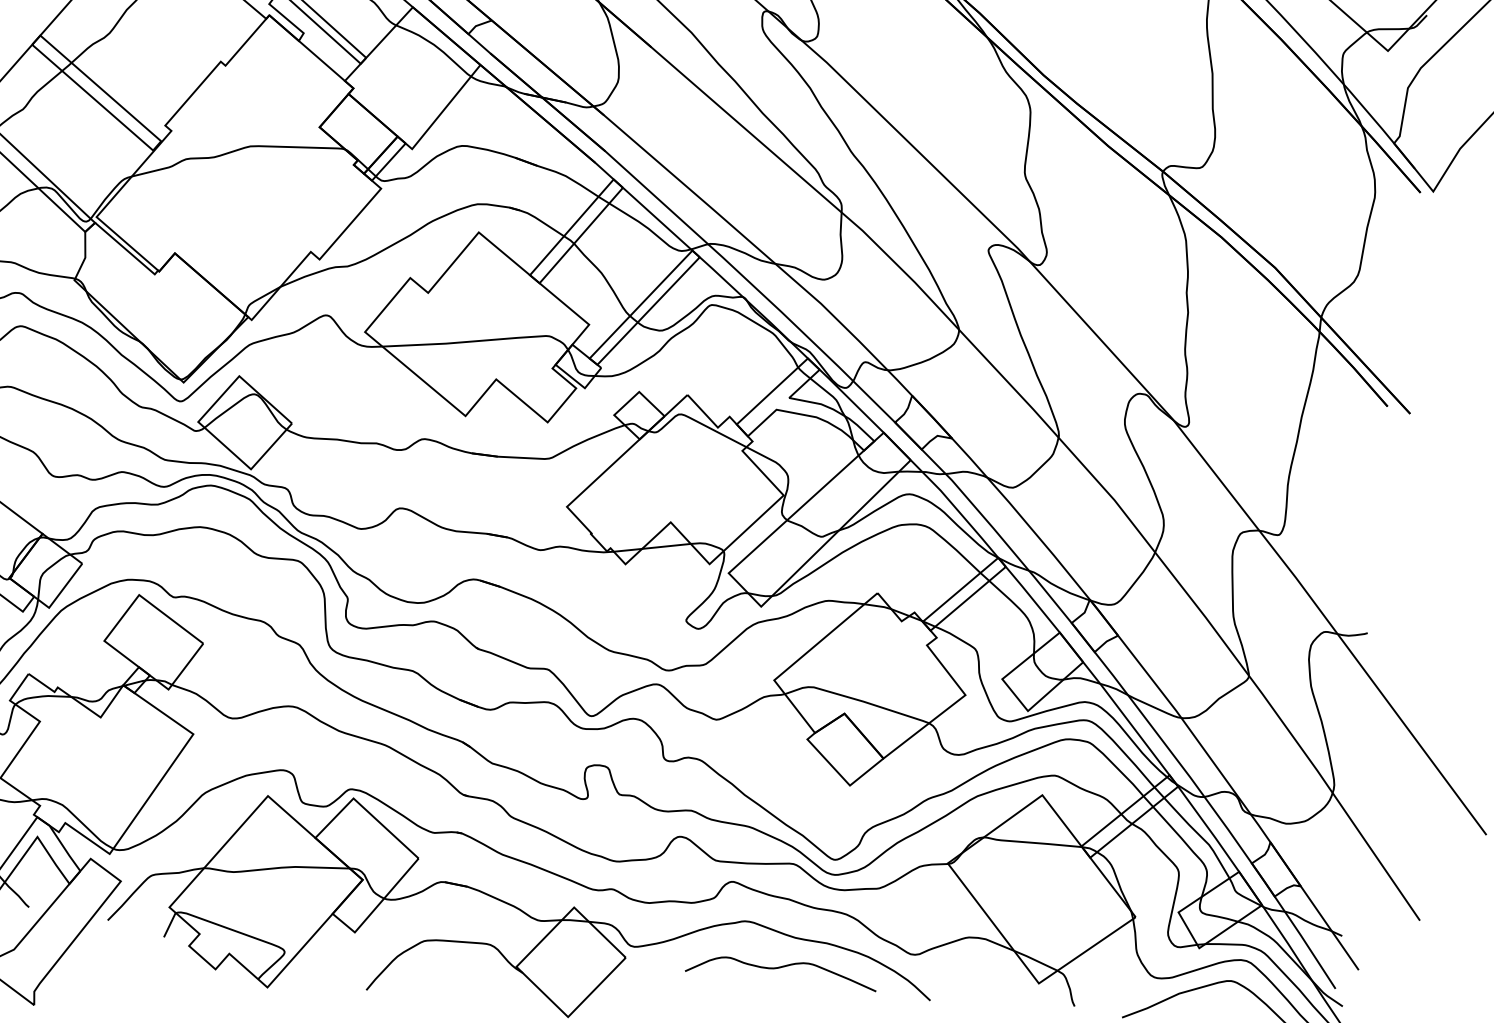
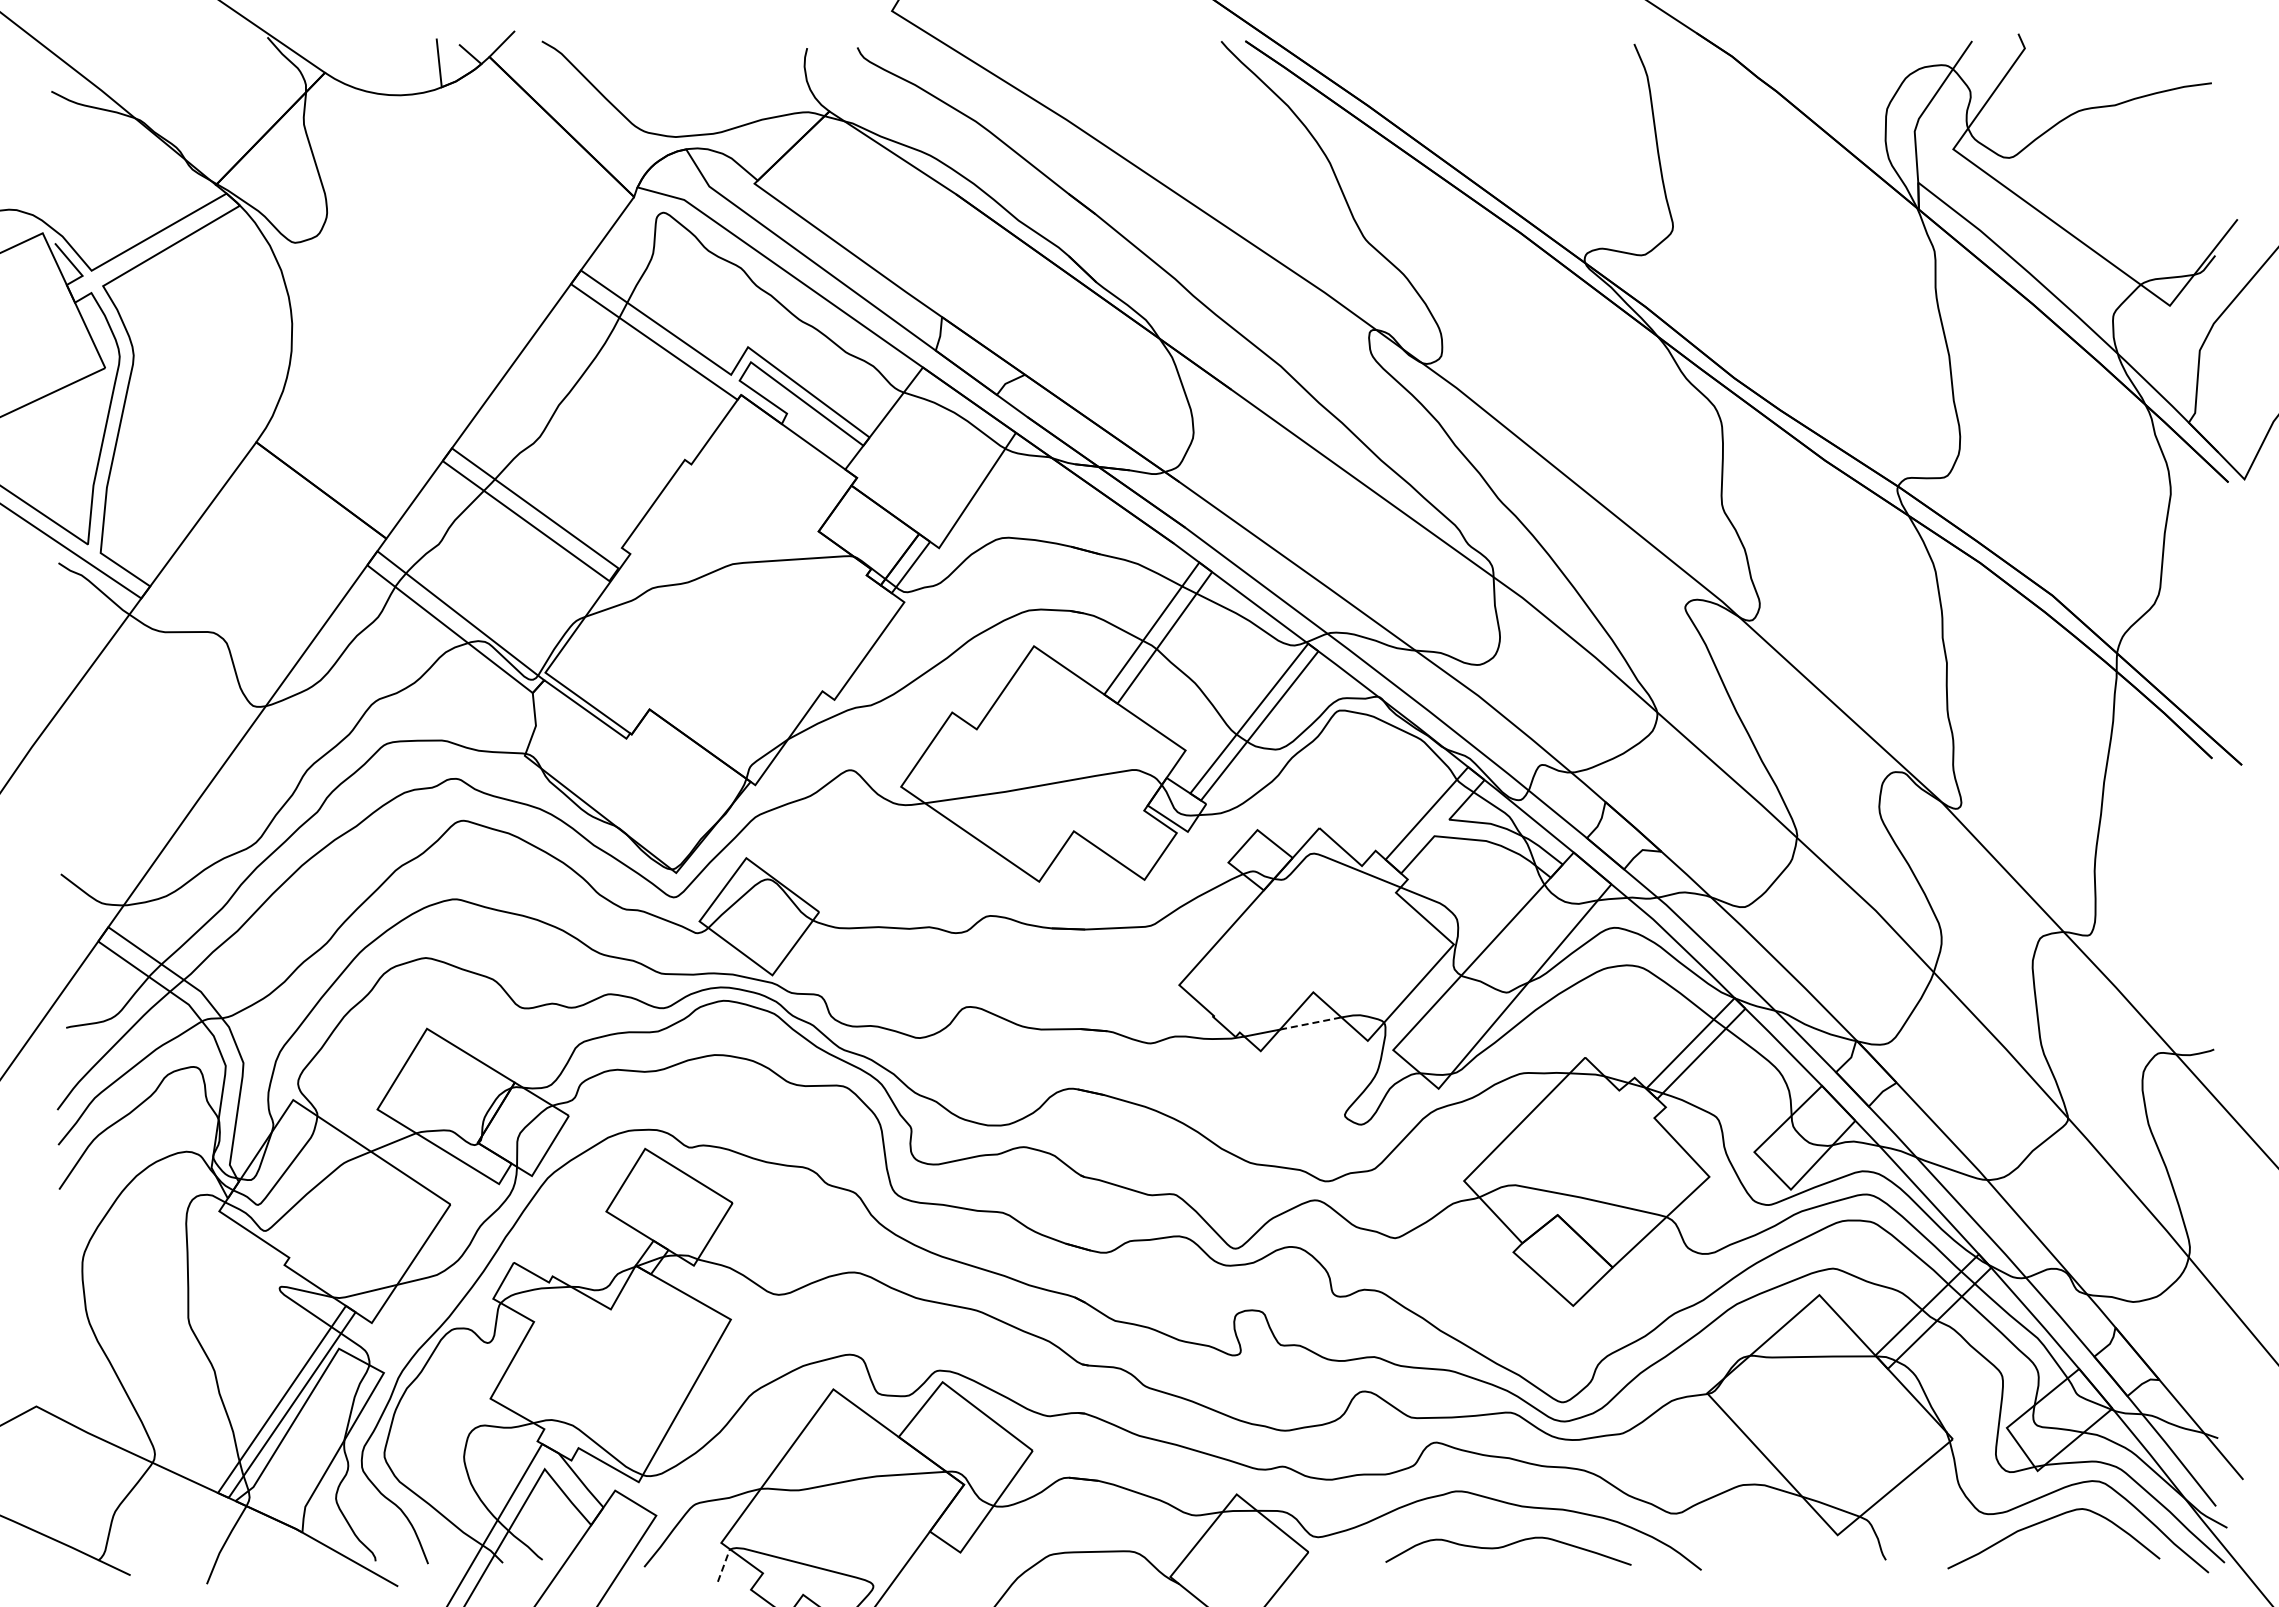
line: (667, 546) -> (1311, 1023), solid -> dashed
line: (170, 924) -> (724, 1564), solid -> dashed

